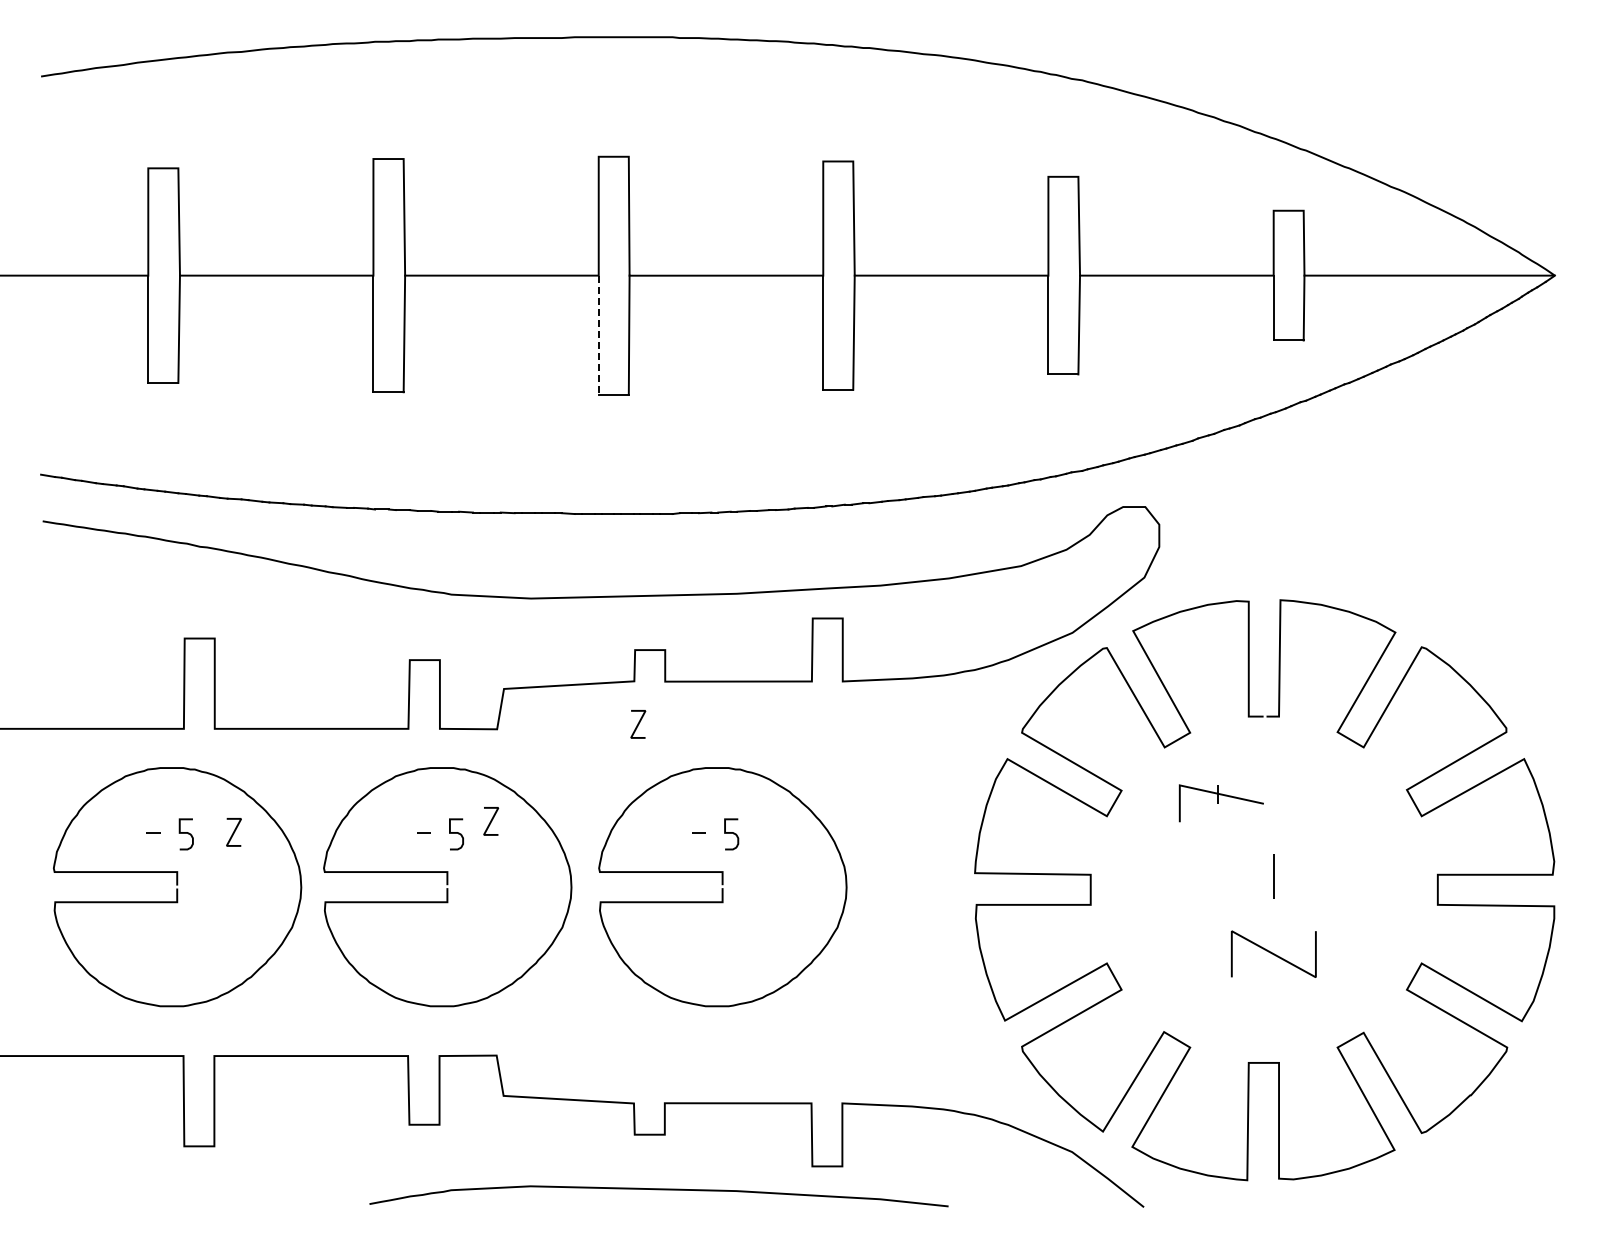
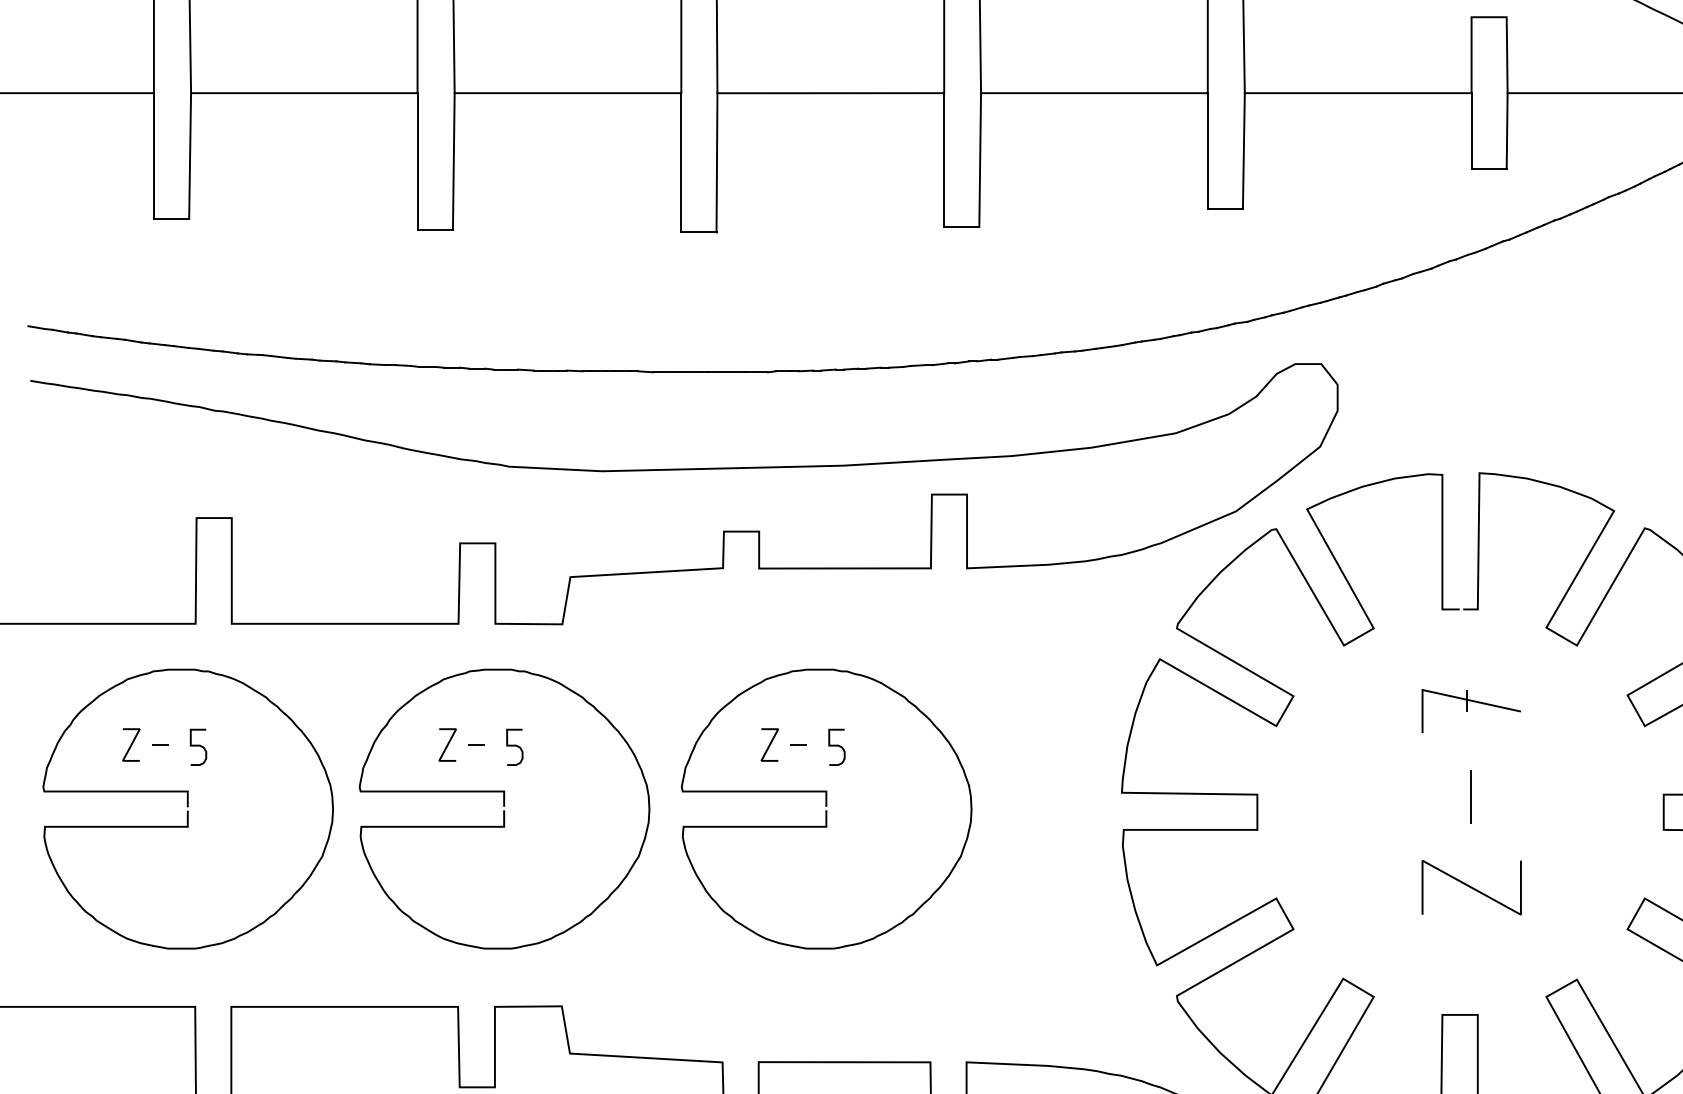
line: (598, 335) -> (681, 163), dashed -> solid
line: (638, 724) -> (770, 745), moved
part: (1220, 803) -> (1470, 711), moved
line: (491, 821) -> (448, 745), moved
line: (233, 832) -> (130, 745), moved

